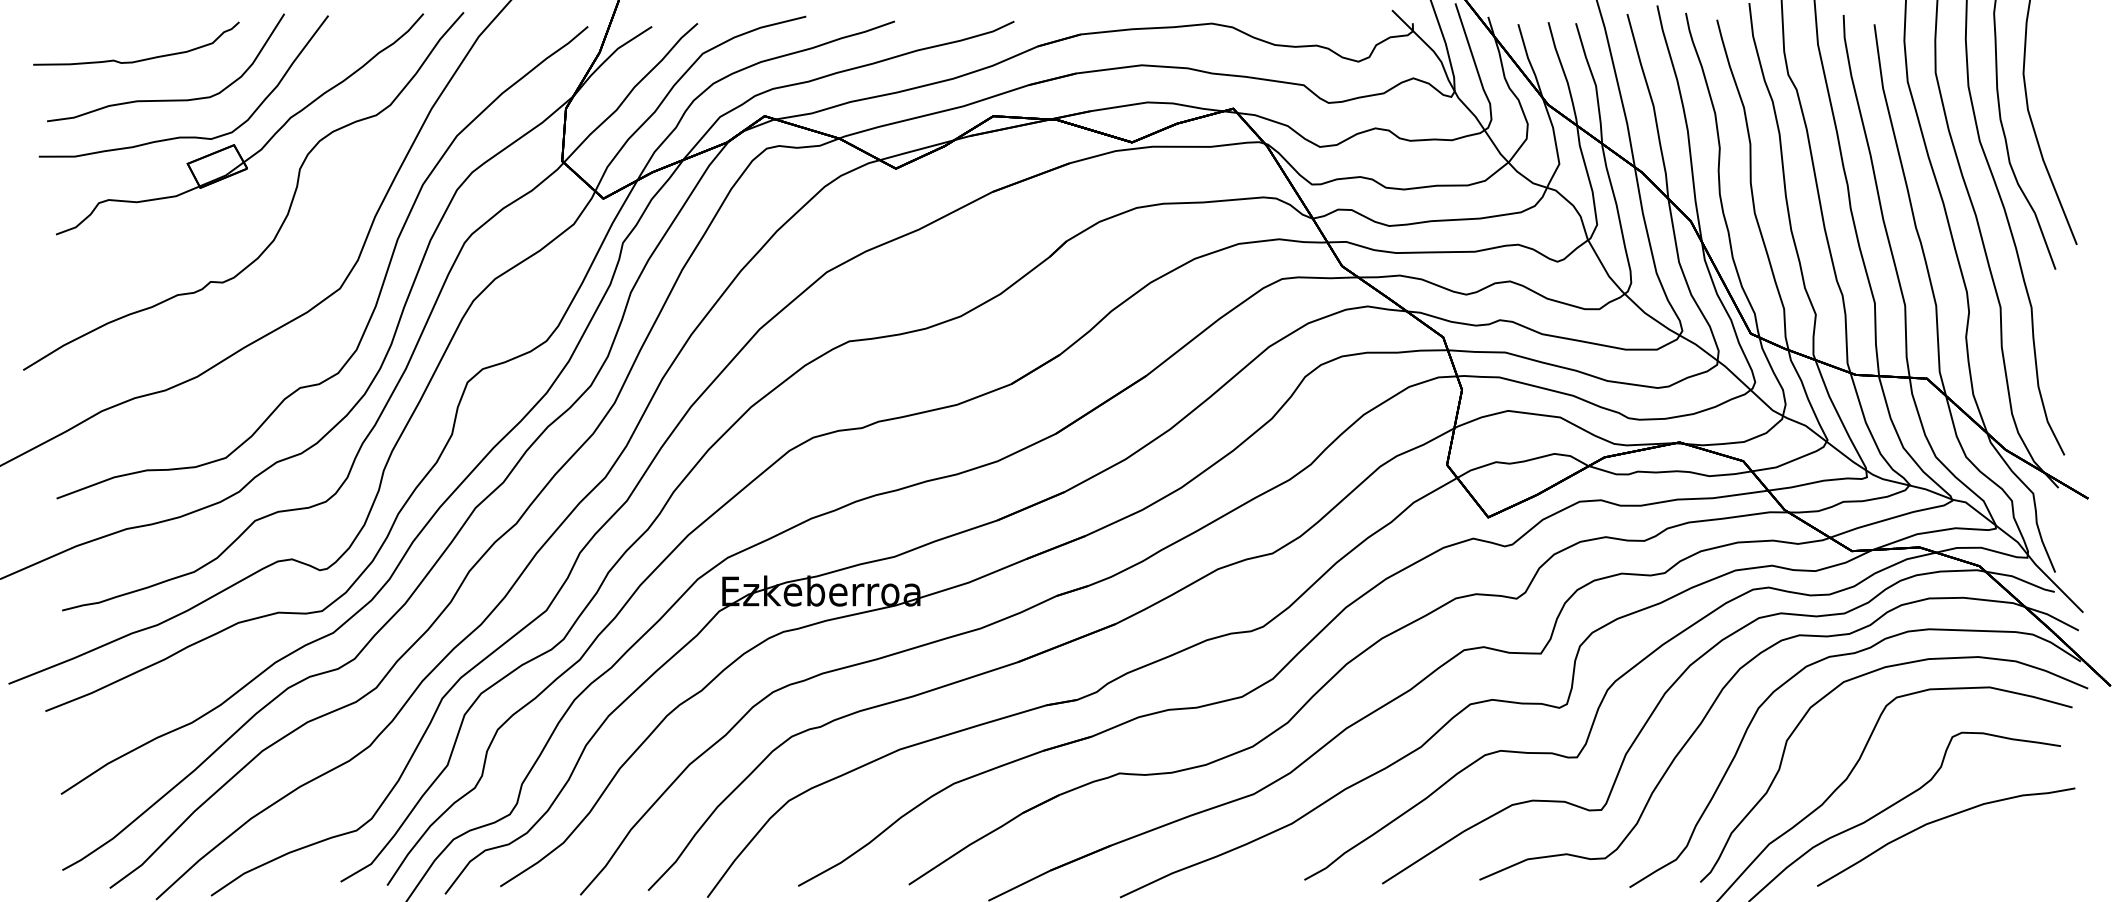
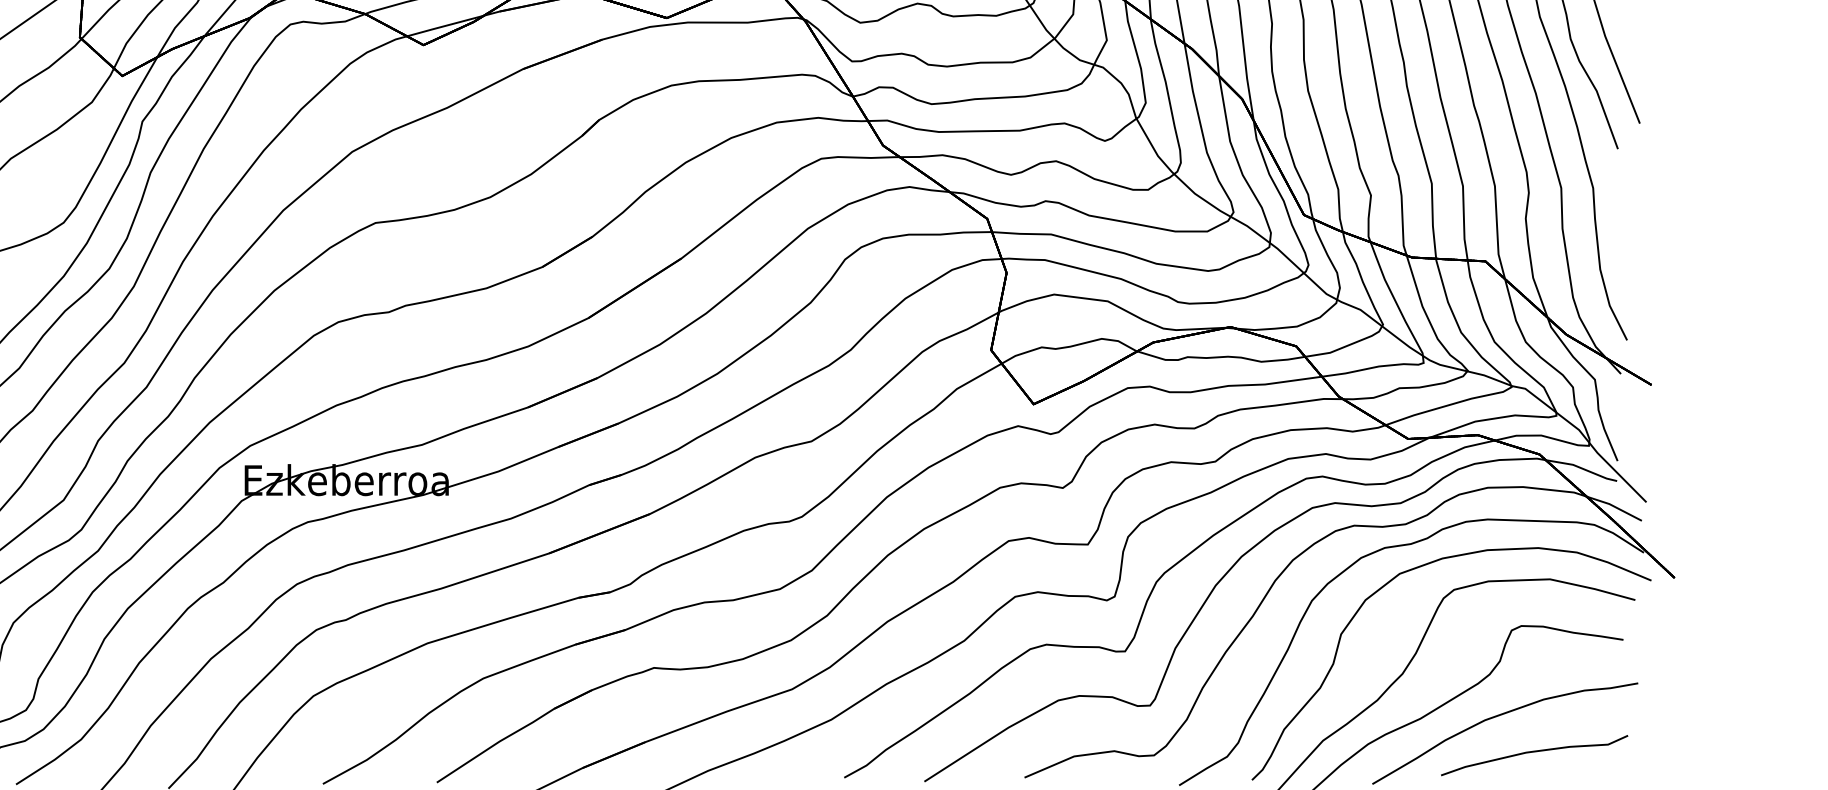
part: (1974, 858) -> (1534, 755), added

